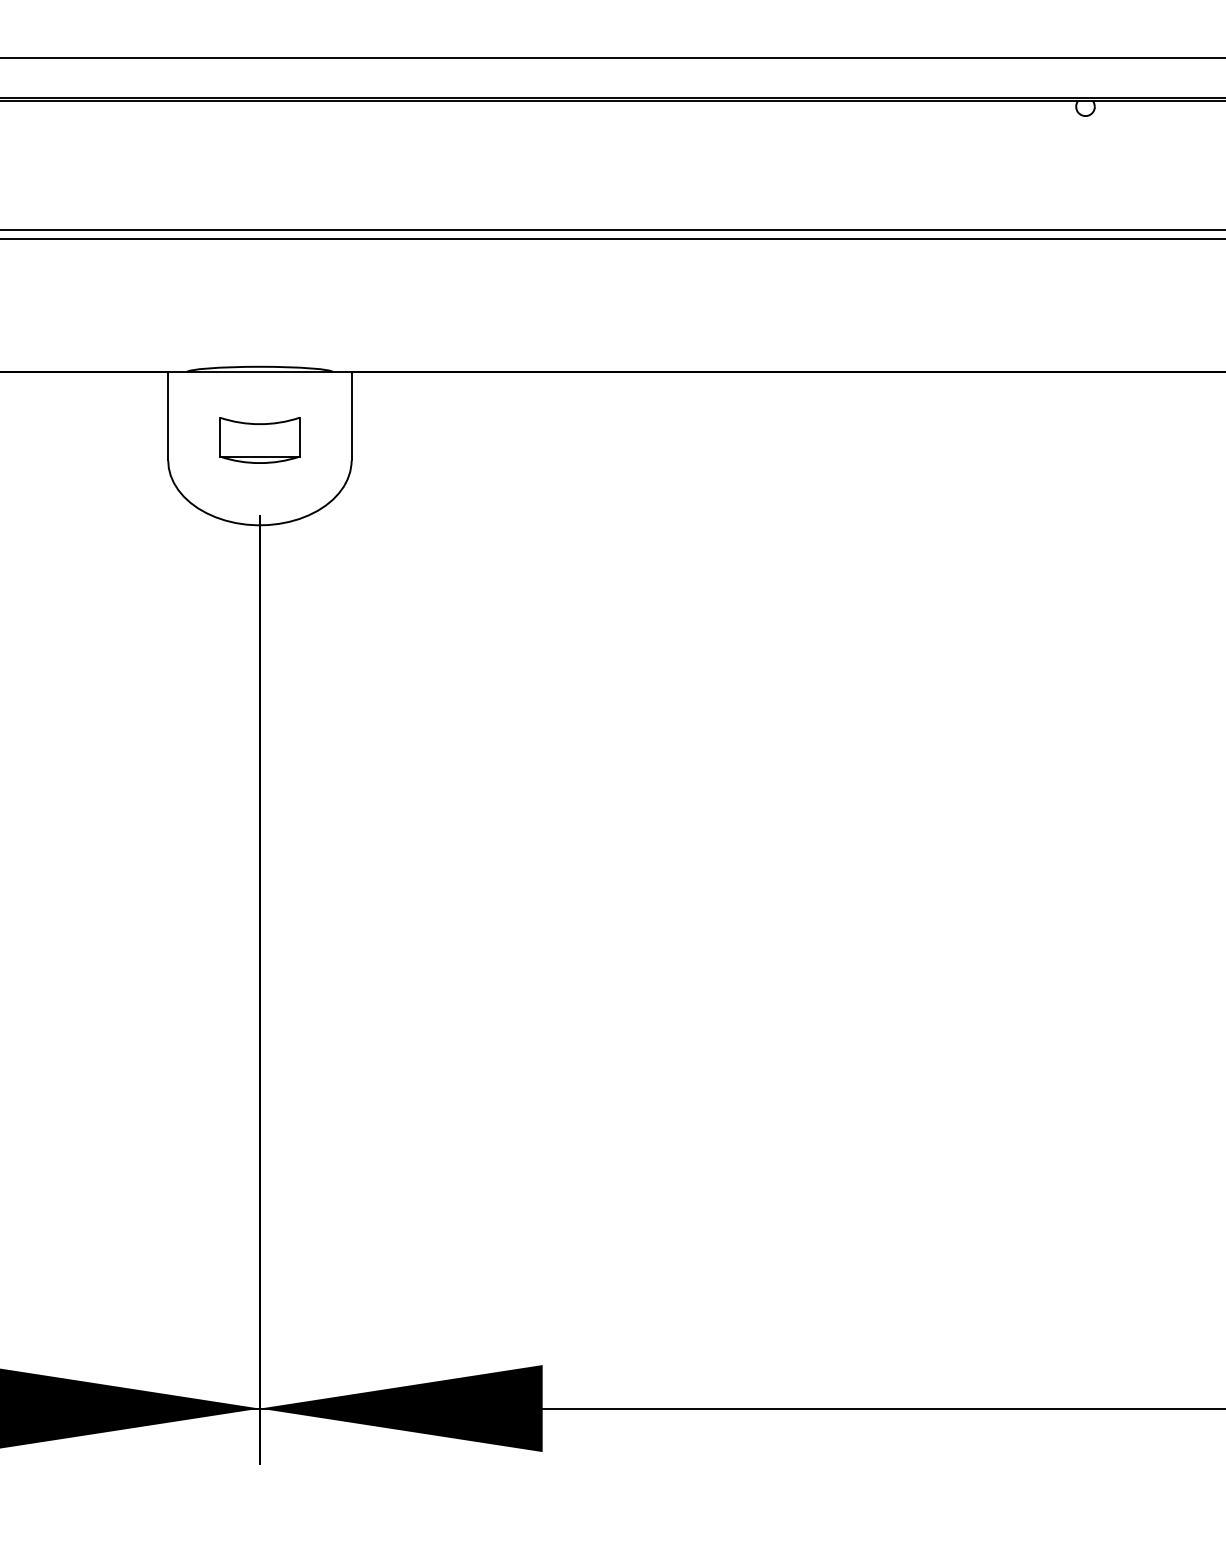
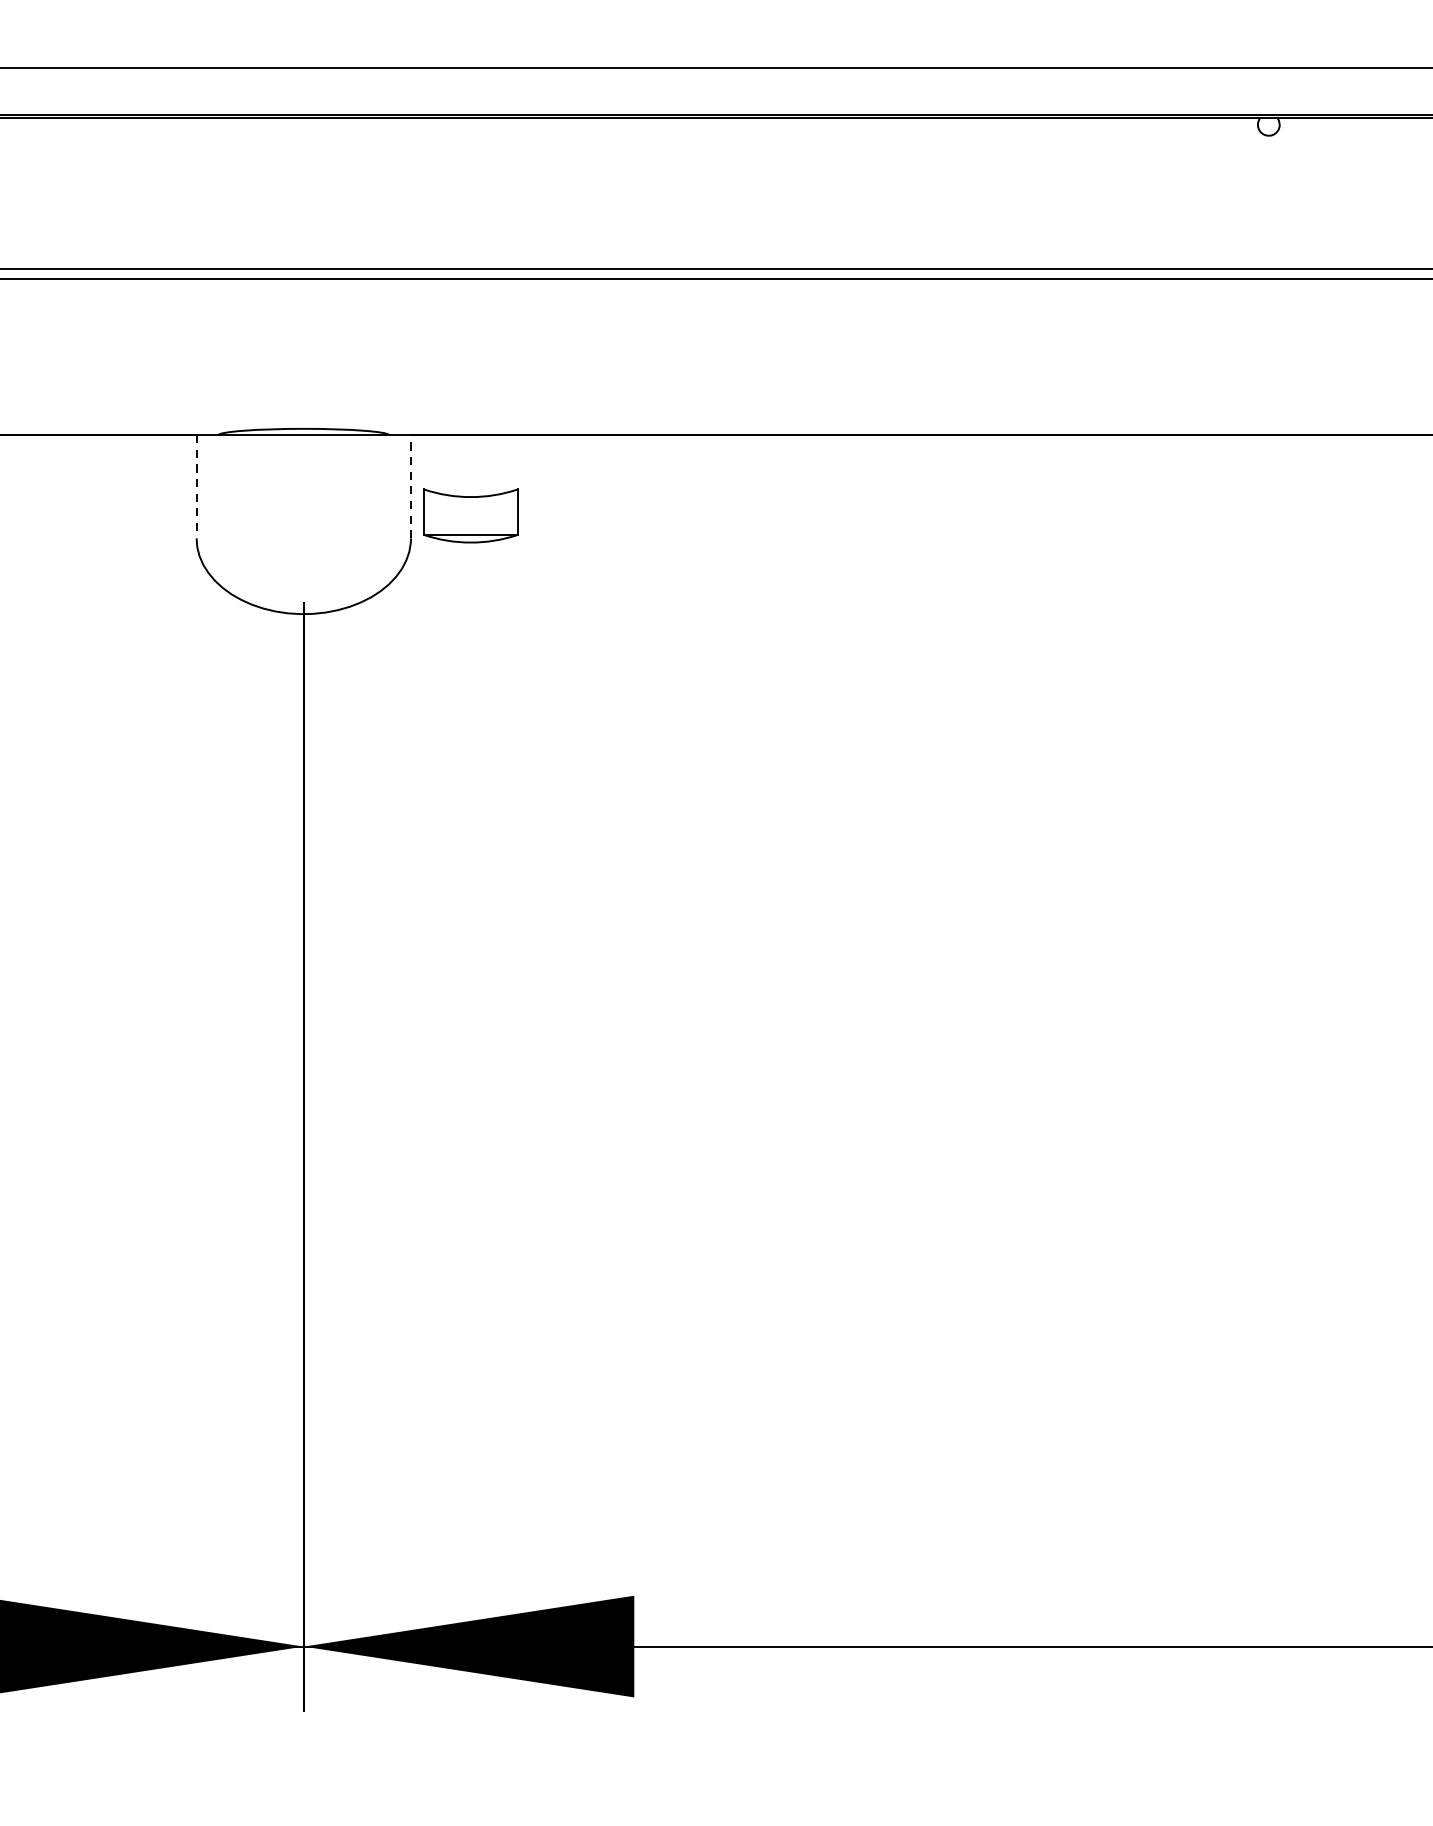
line: (351, 415) -> (410, 485), solid -> dashed
line: (168, 416) -> (196, 486), solid -> dashed
part: (259, 440) -> (470, 516), moved

